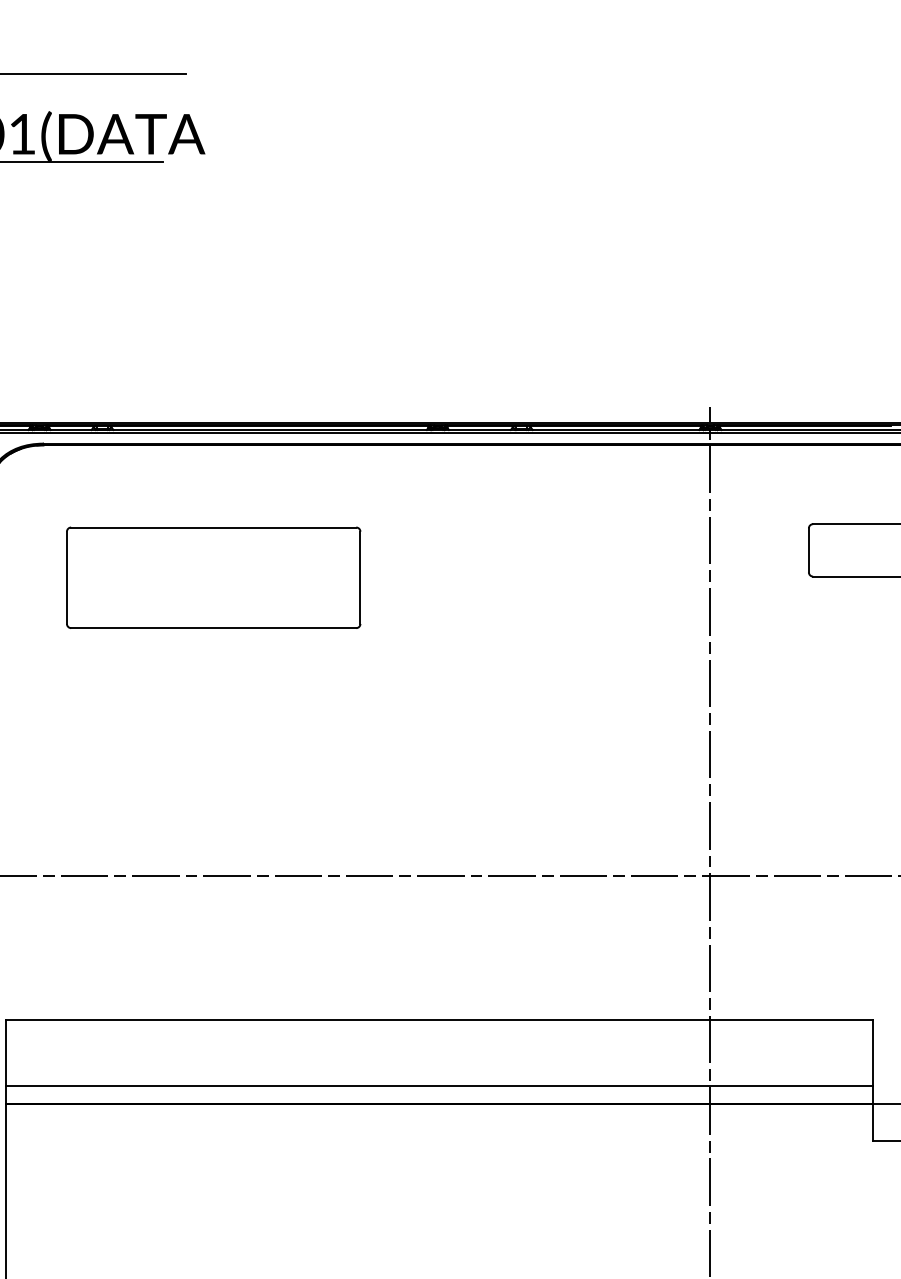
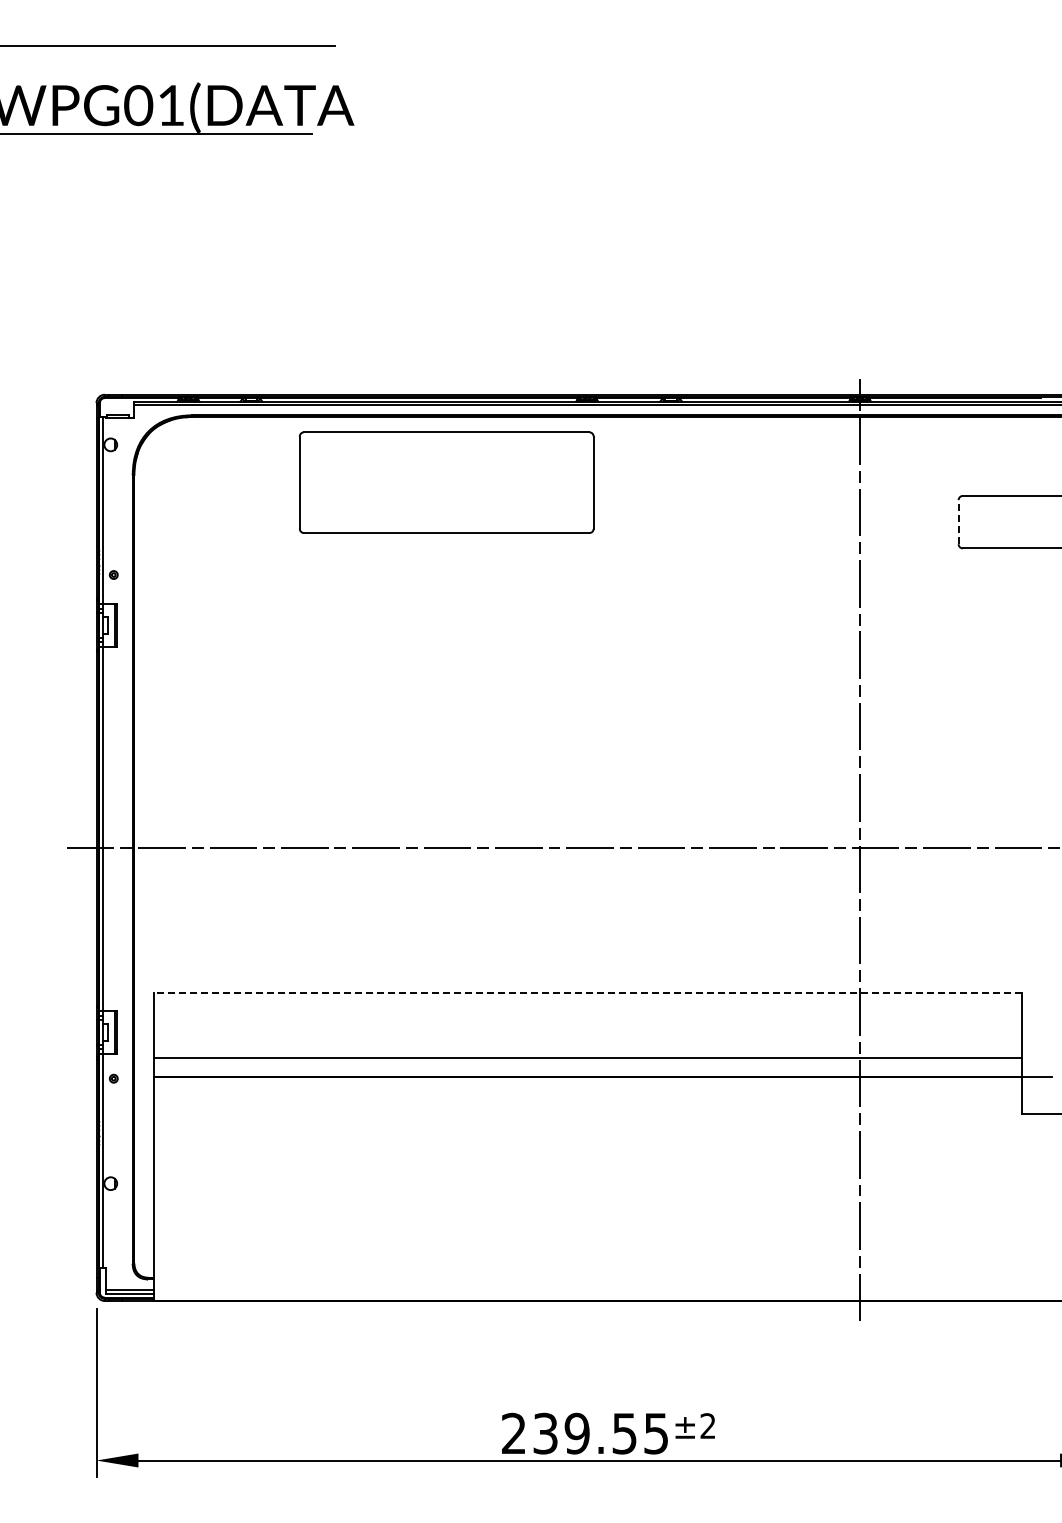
line: (808, 549) -> (958, 521), solid -> dashed
part: (213, 577) -> (446, 482), moved
line: (439, 1020) -> (588, 992), solid -> dashed

